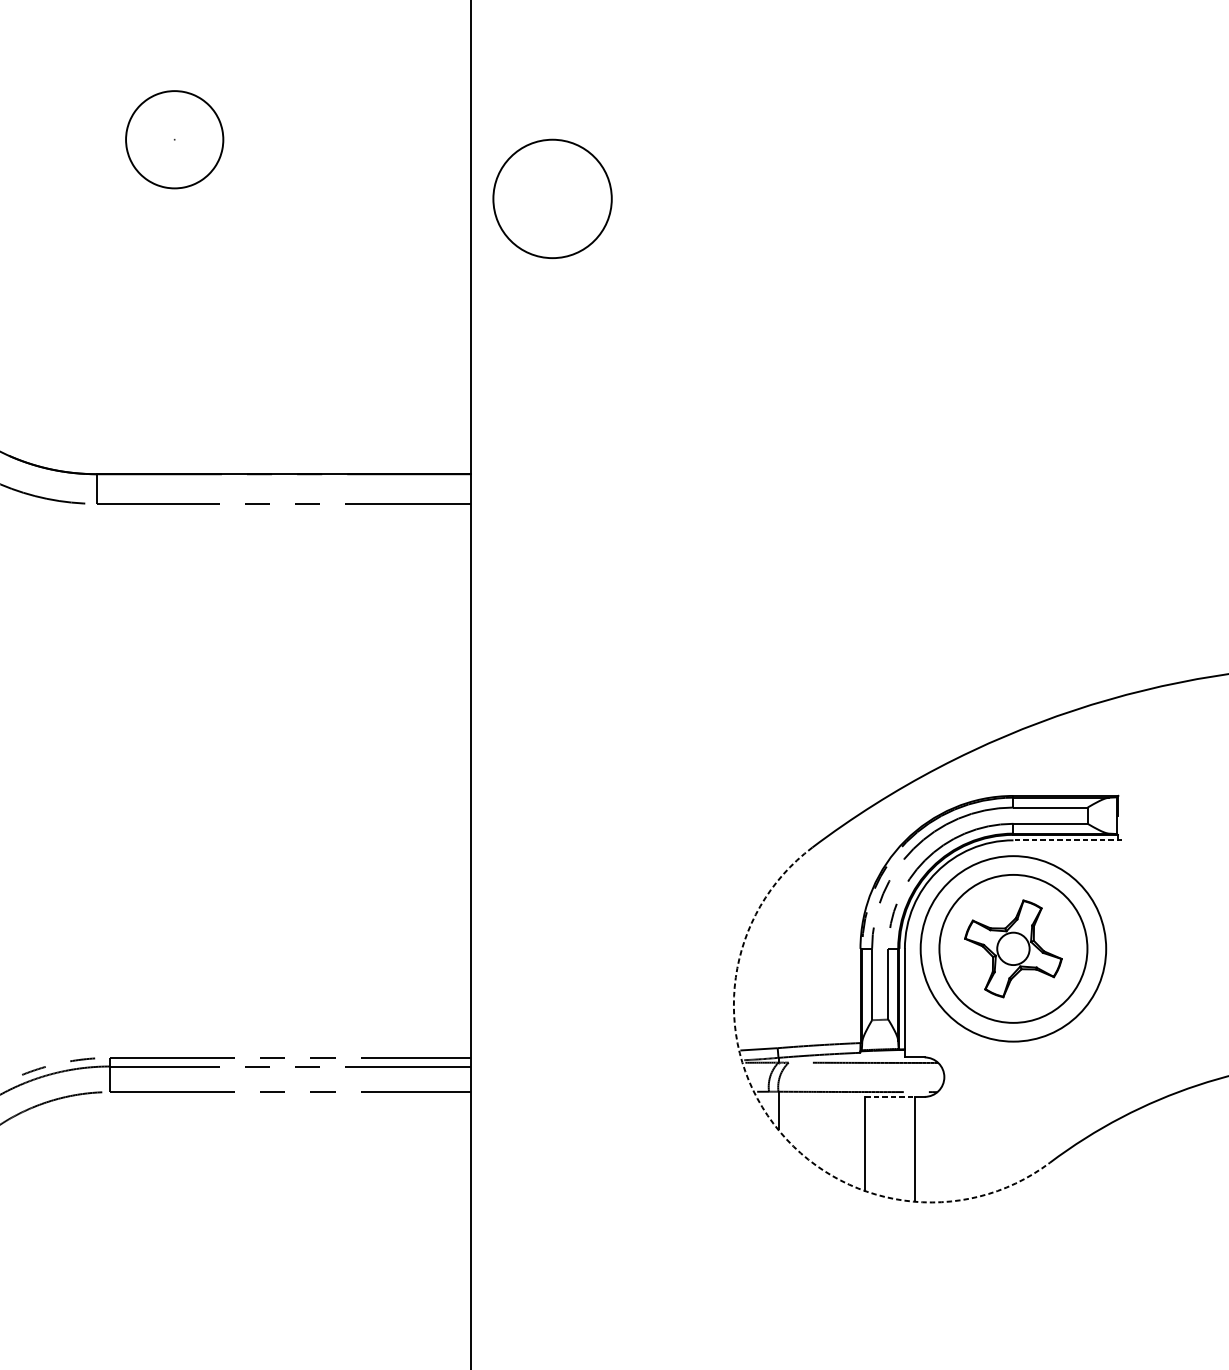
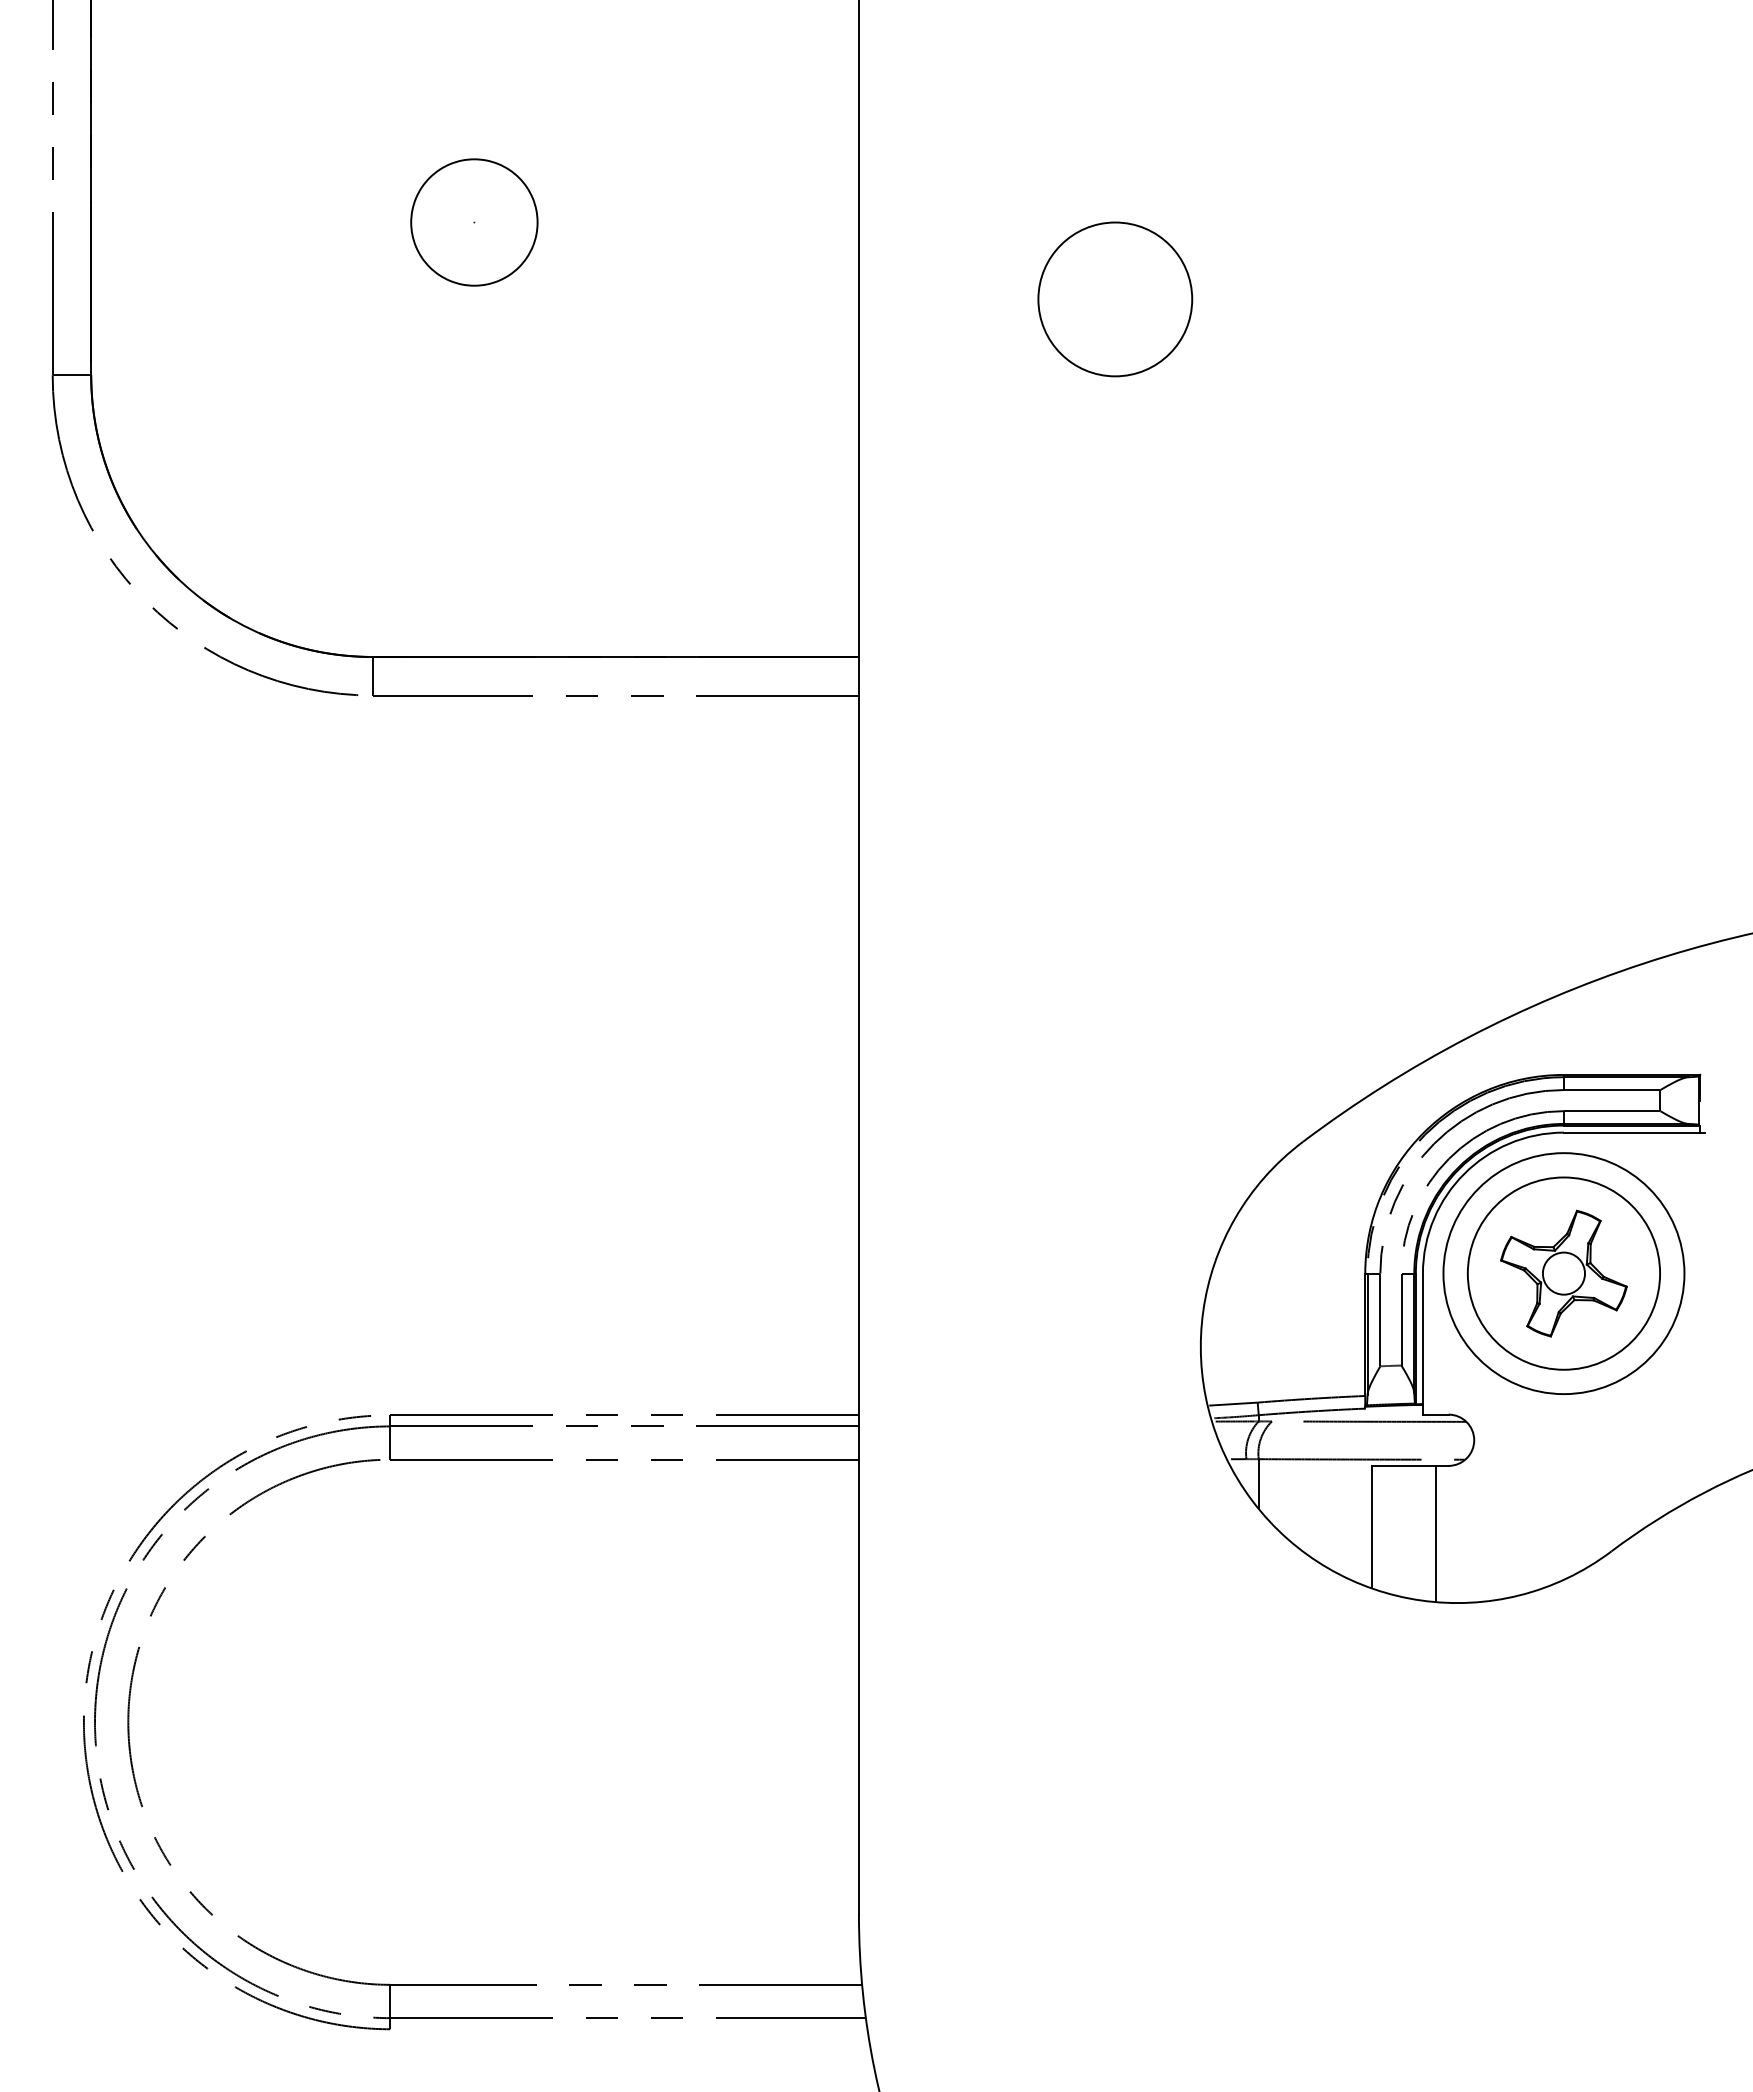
circle: (552, 199) -> (1115, 299), moved
line: (1067, 840) -> (1634, 1132), dashed -> solid
line: (890, 1096) -> (1404, 1465), dashed -> solid
arc: (773, 1123) -> (1252, 1500), dashed -> solid

